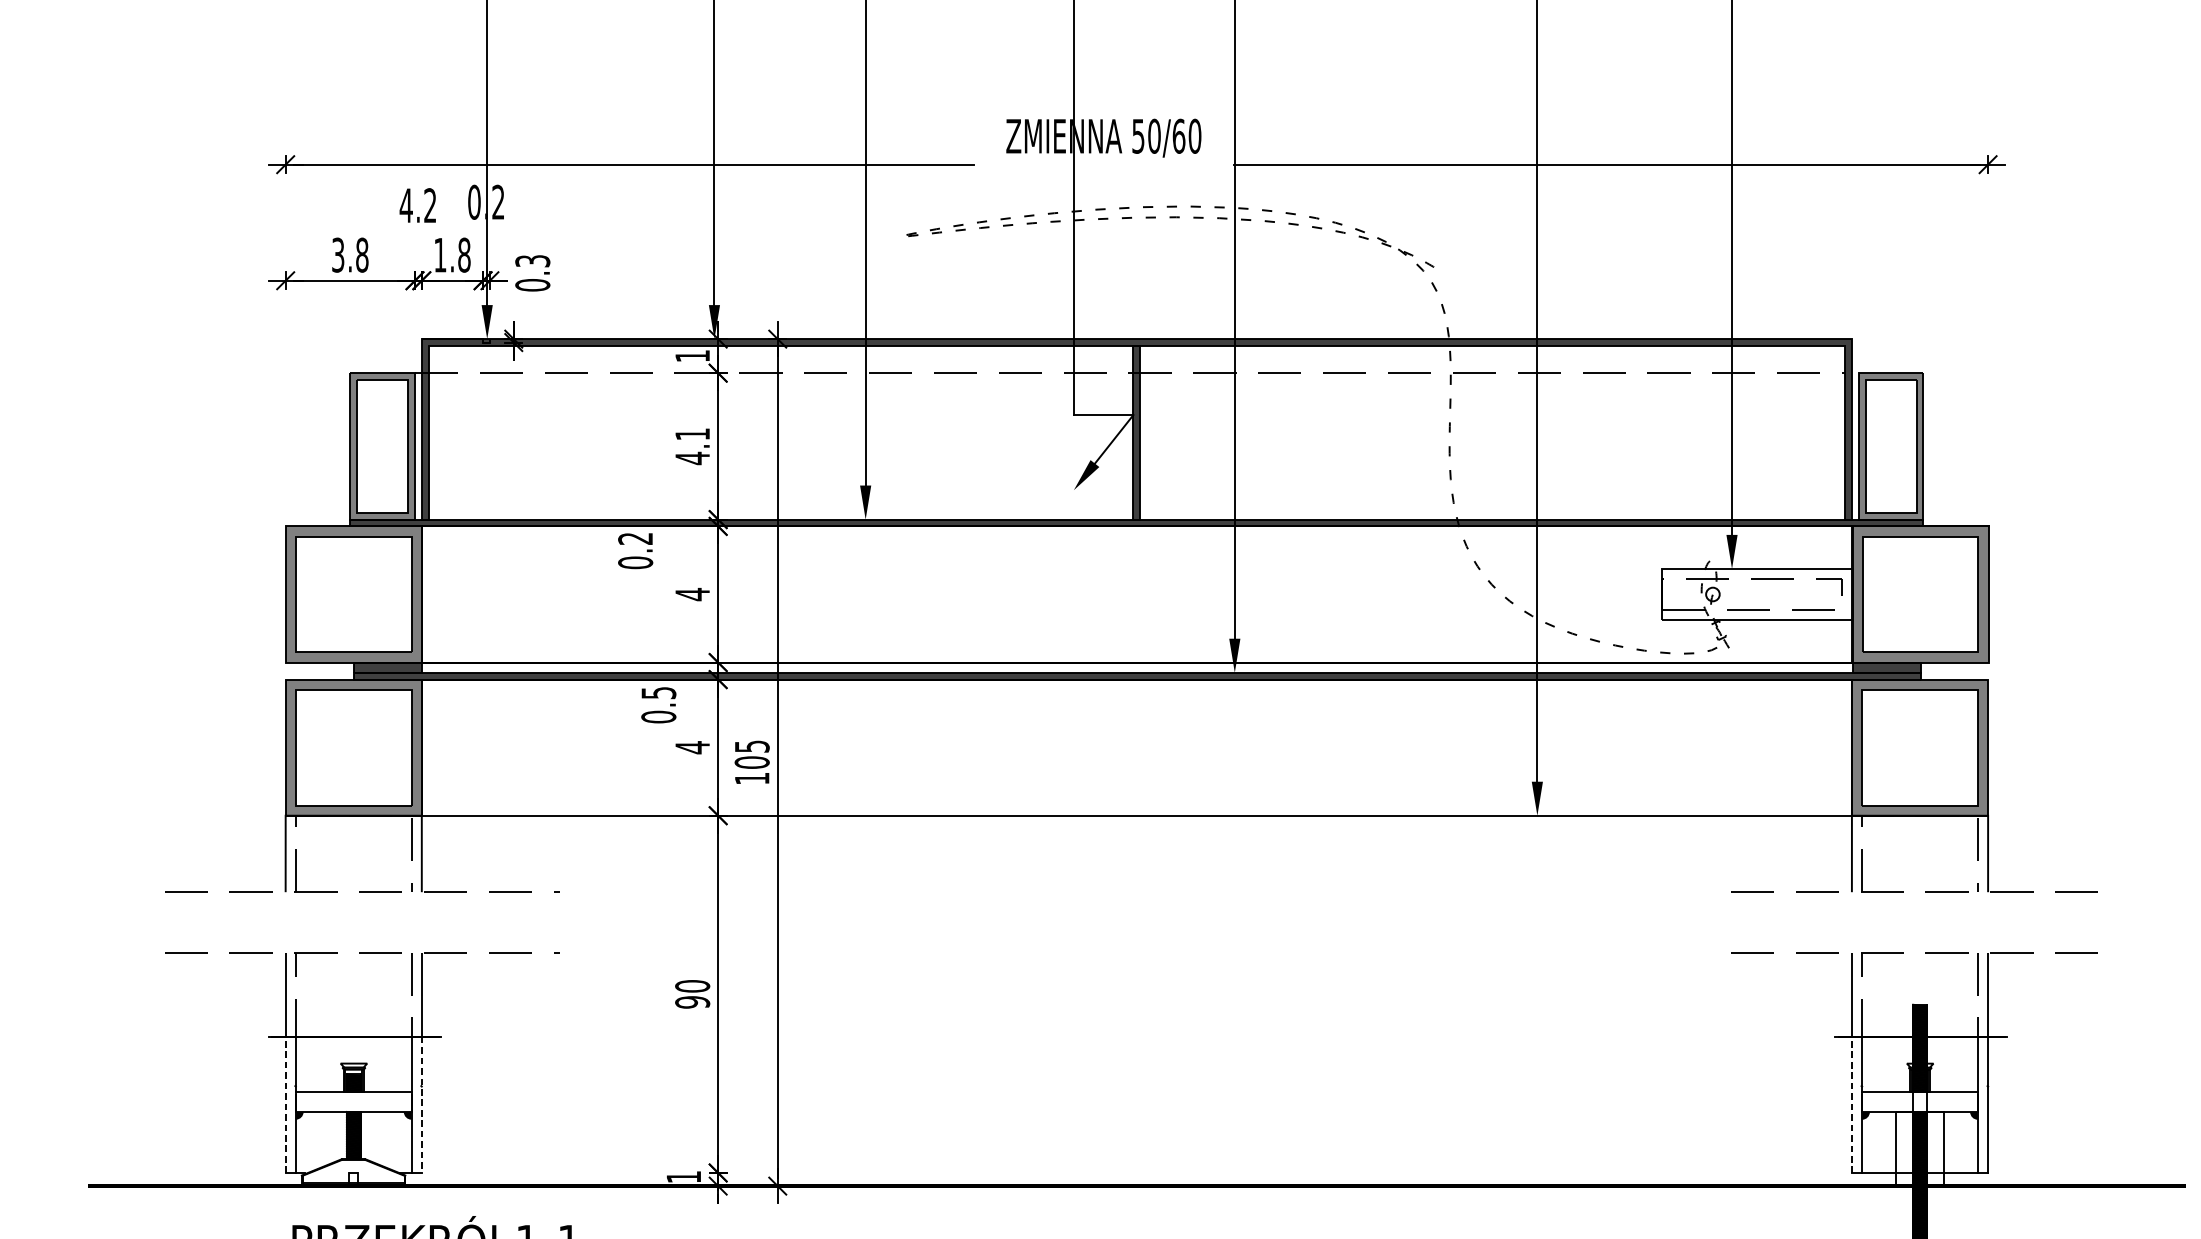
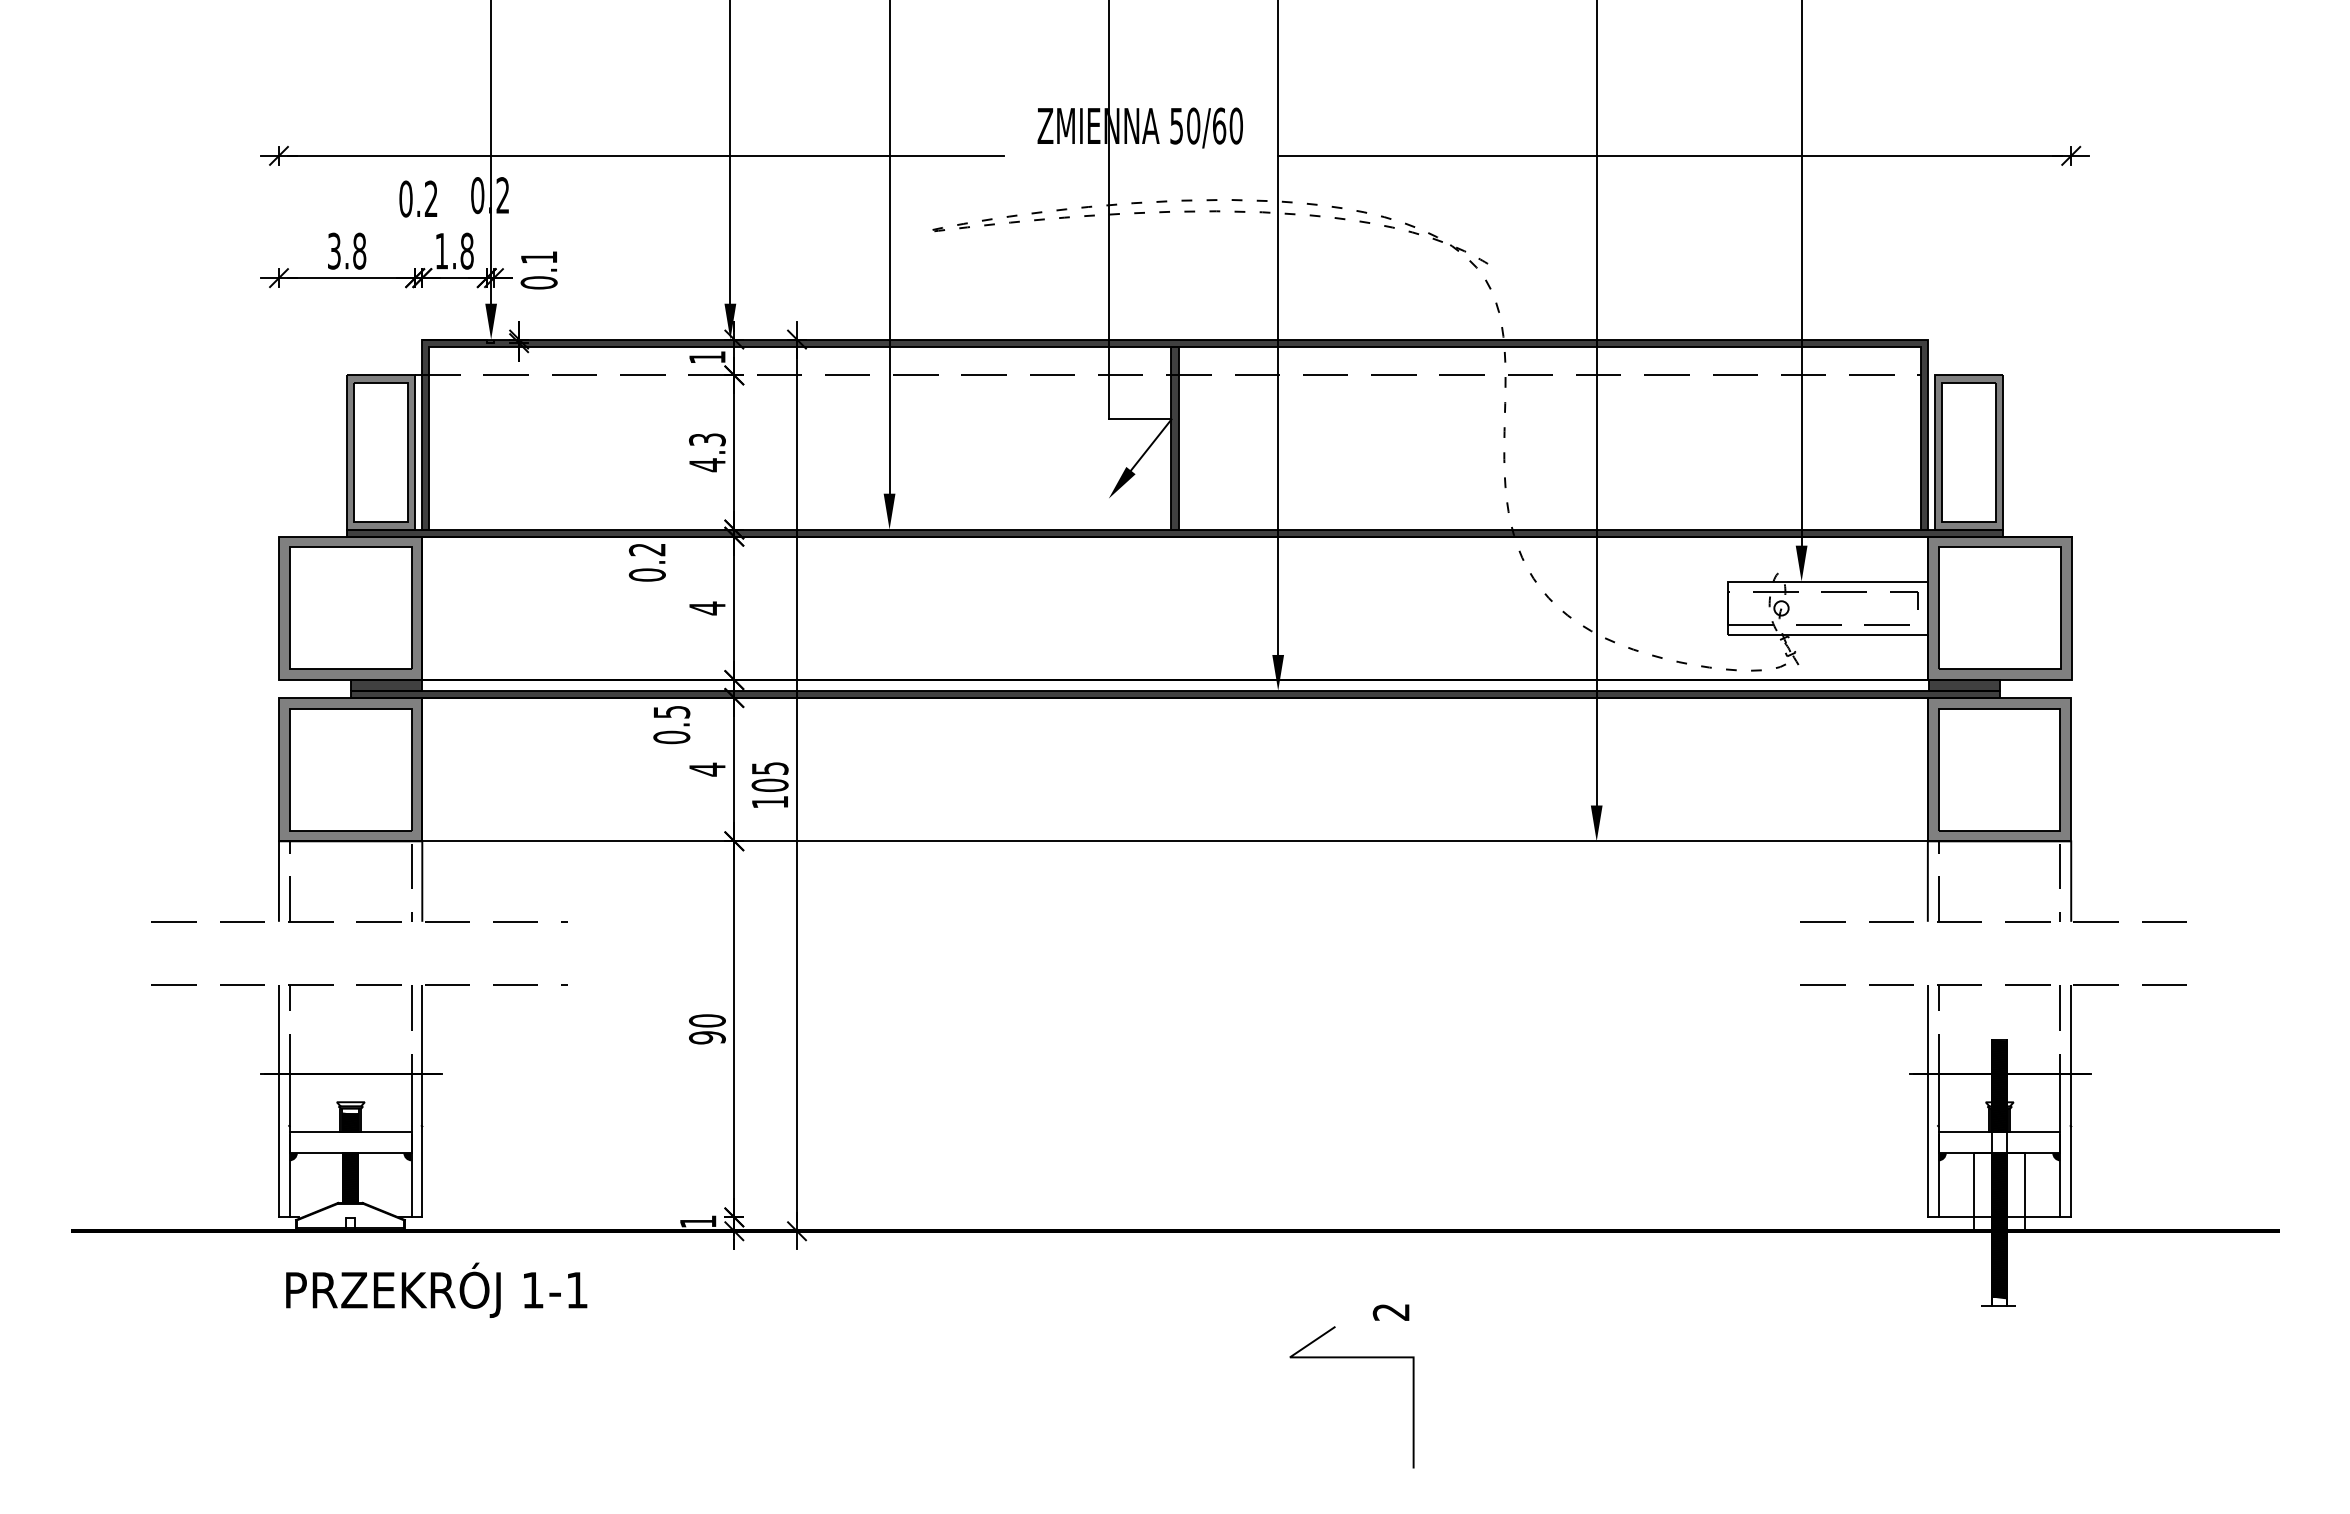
text: (405, 205) -> (405, 198), 4.2 -> 0.2
text: (532, 261) -> (538, 257), 0.3 -> 0.1
text: (692, 434) -> (707, 439), 4.1 -> 4.3
line: (285, 1104) -> (278, 1145), dashed -> solid
line: (421, 1104) -> (422, 1145), dashed -> solid
line: (1851, 1104) -> (1927, 1145), dashed -> solid

